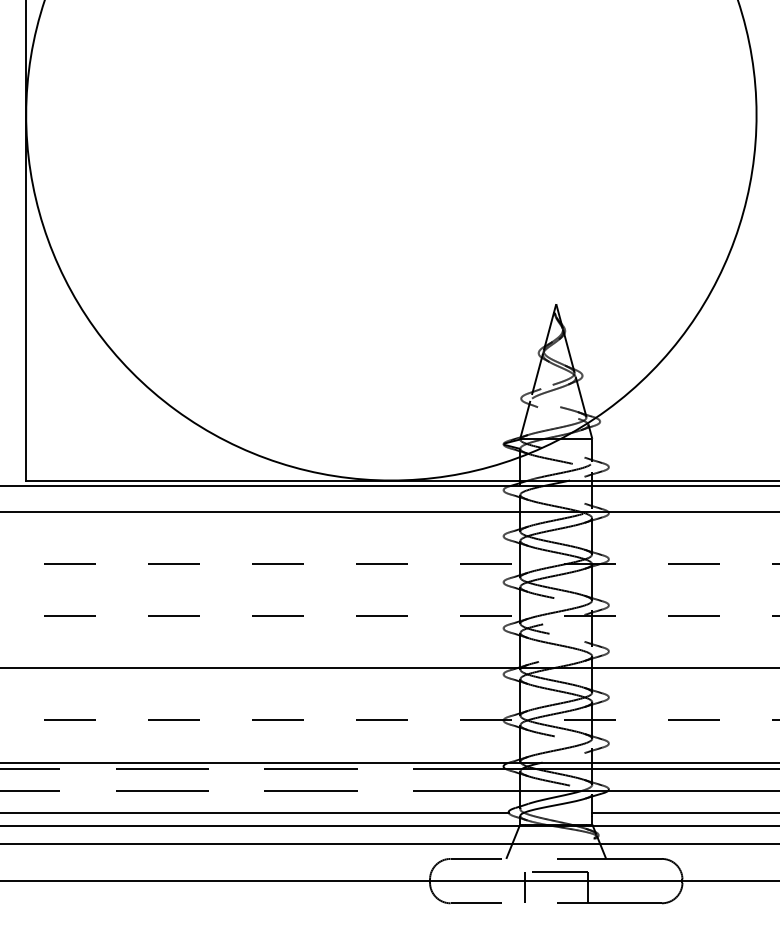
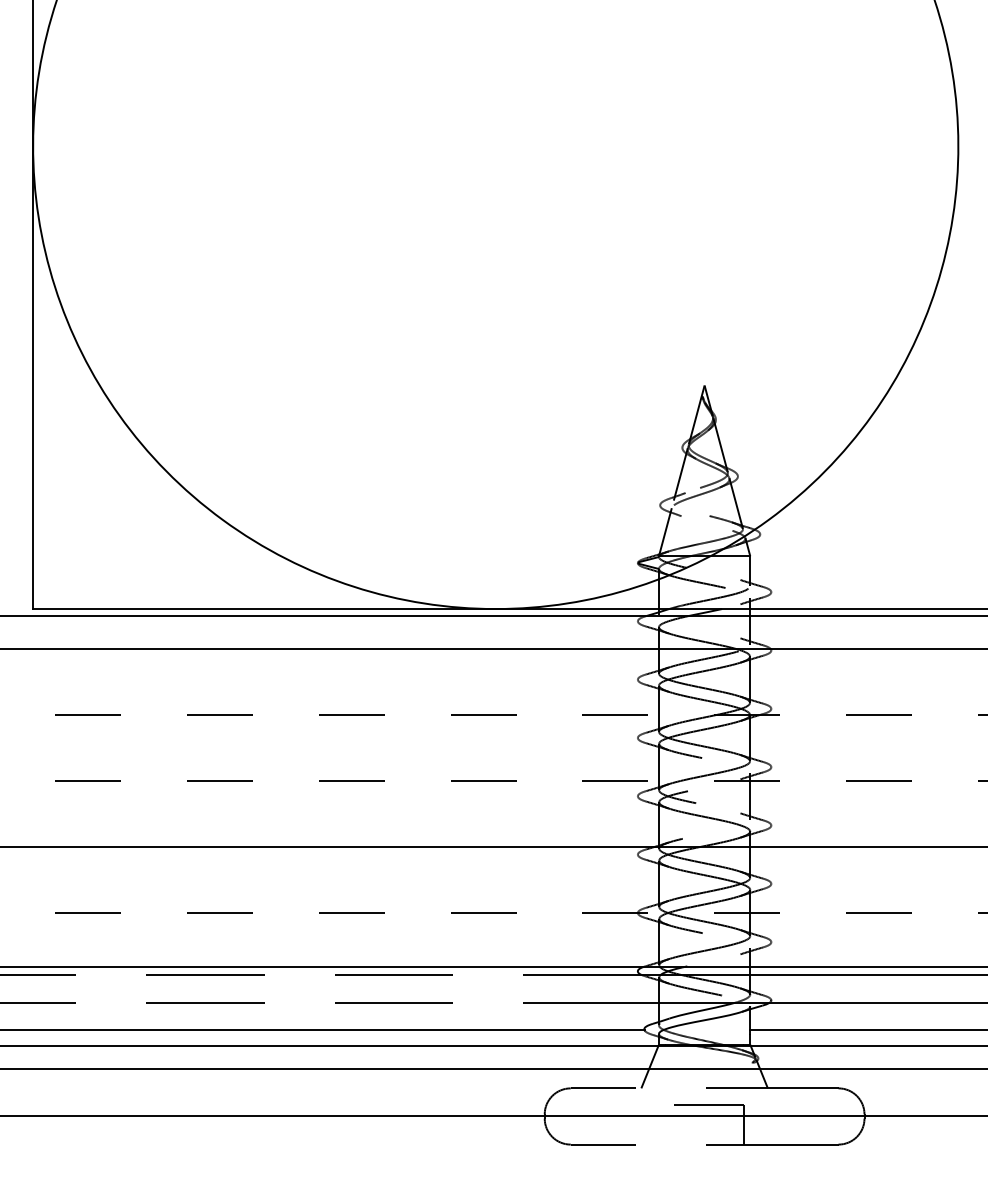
line: (524, 887) -> (664, 1124), removed

